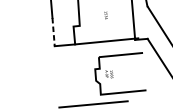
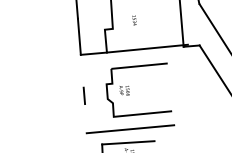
text: (106, 15) -> (134, 20), moved
line: (53, 32) -> (79, 37), dashed -> solid
part: (113, 73) -> (129, 89), moved
line: (56, 78) -> (83, 95), added

